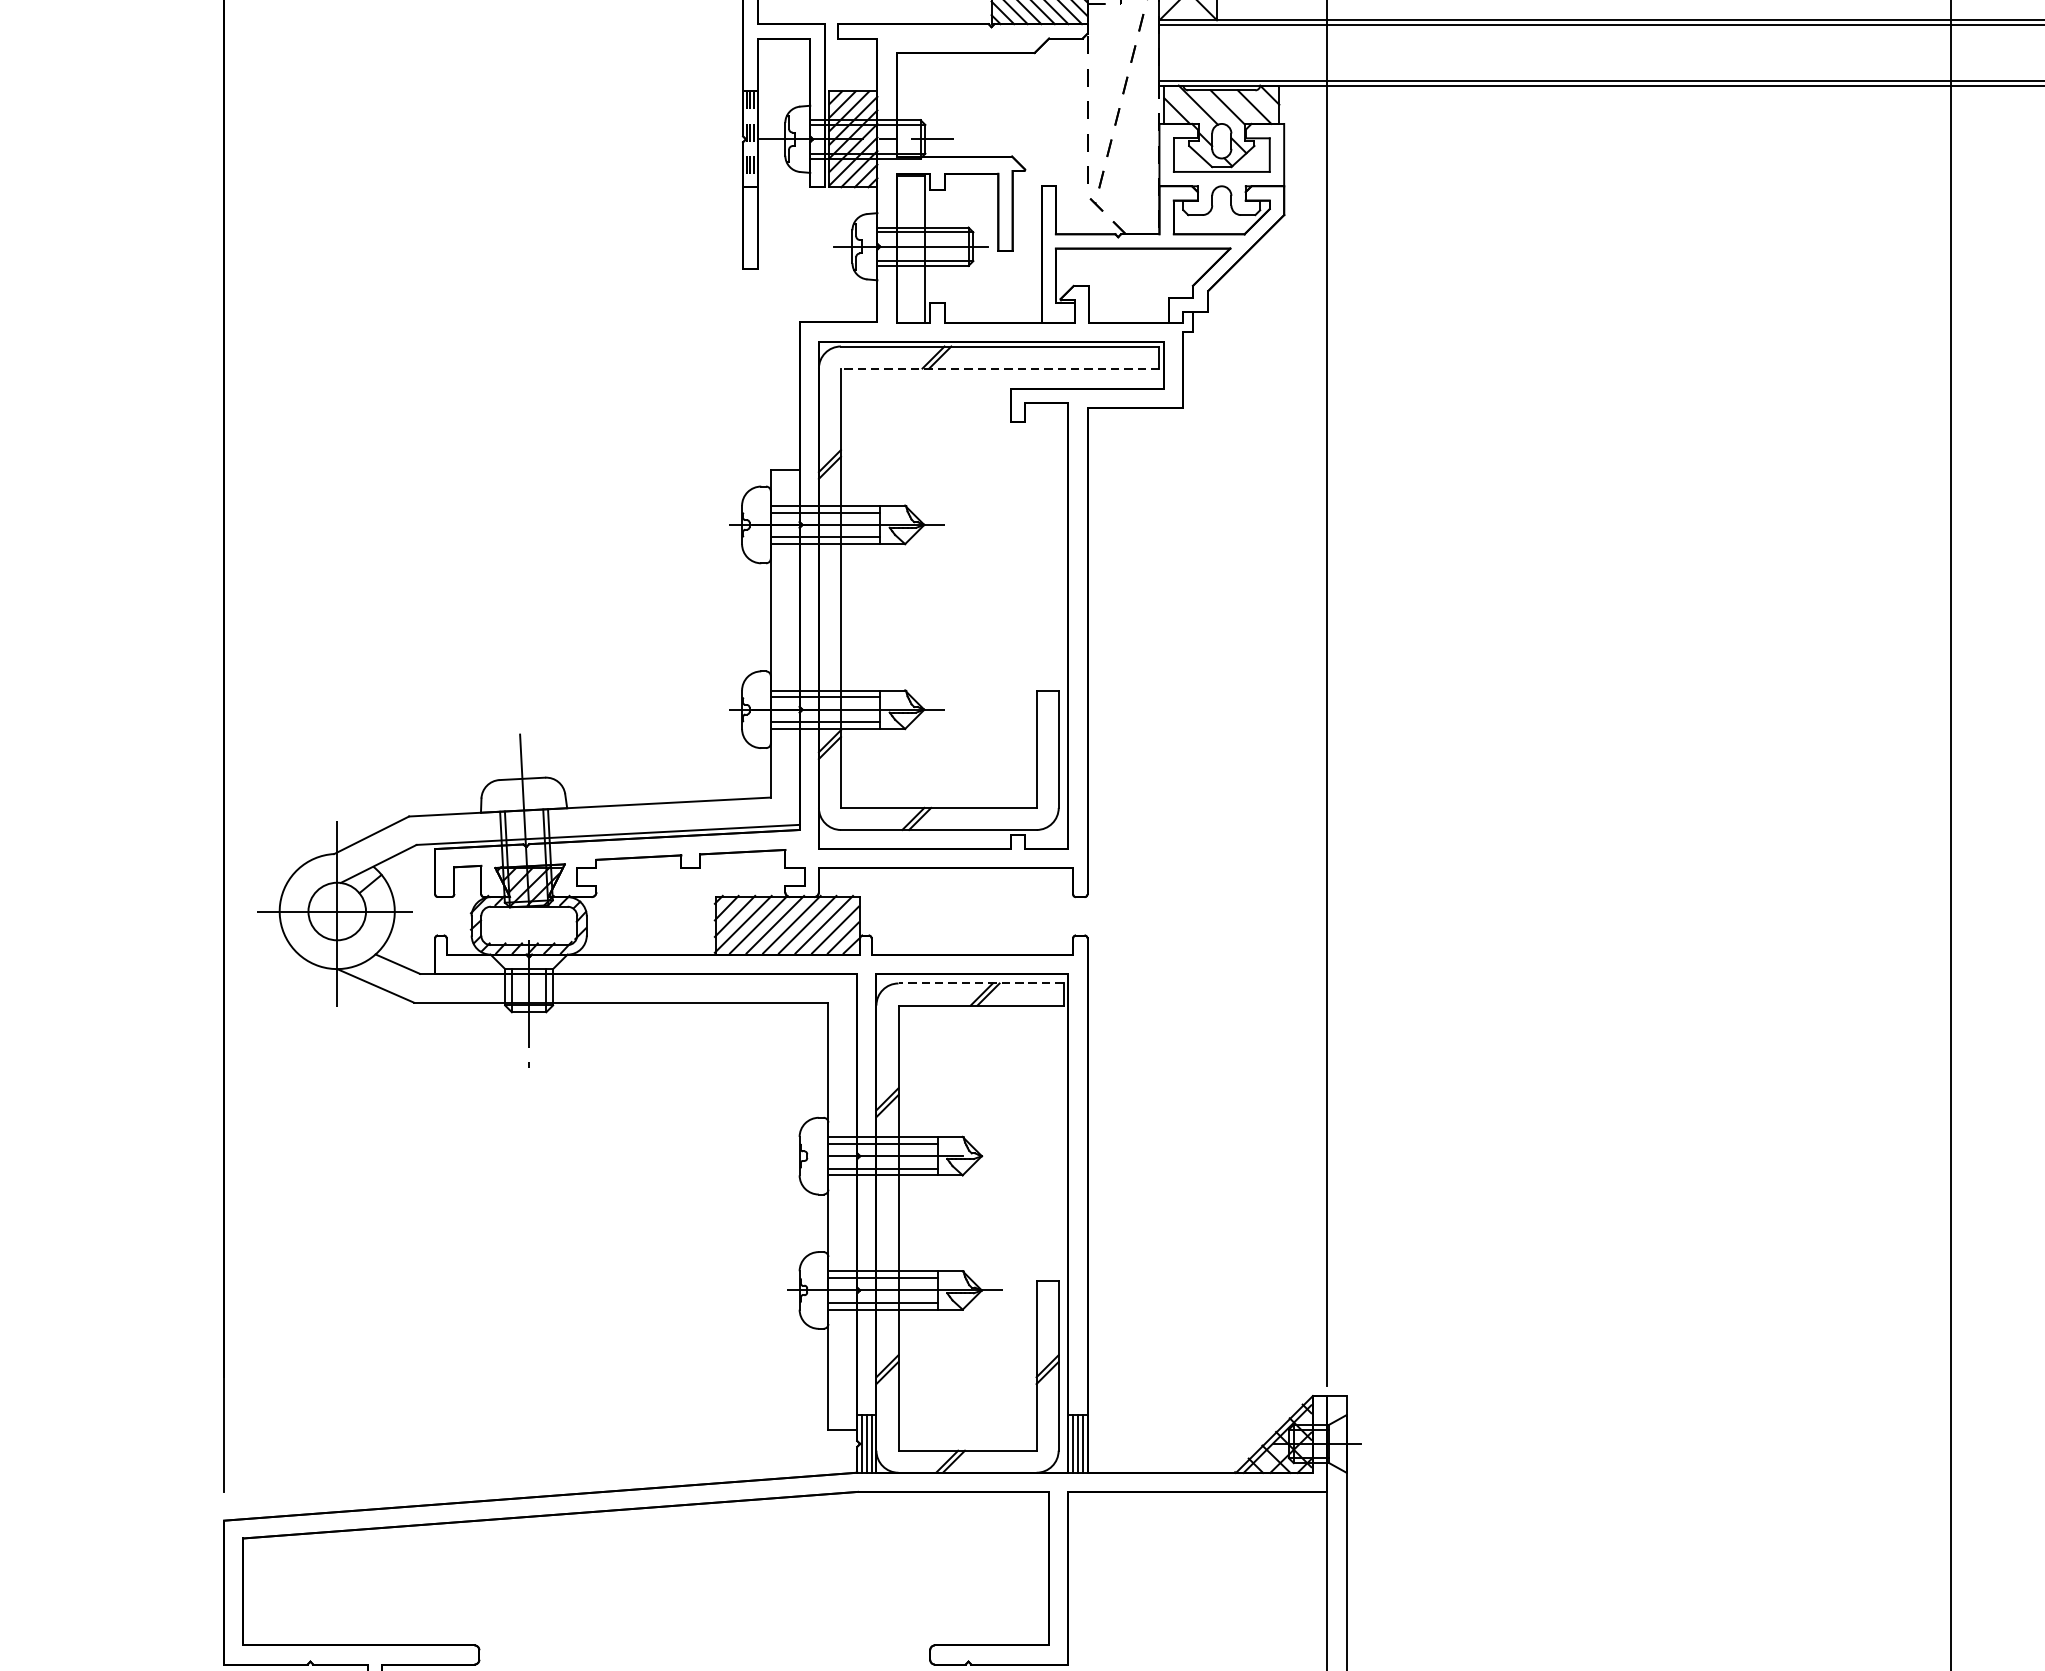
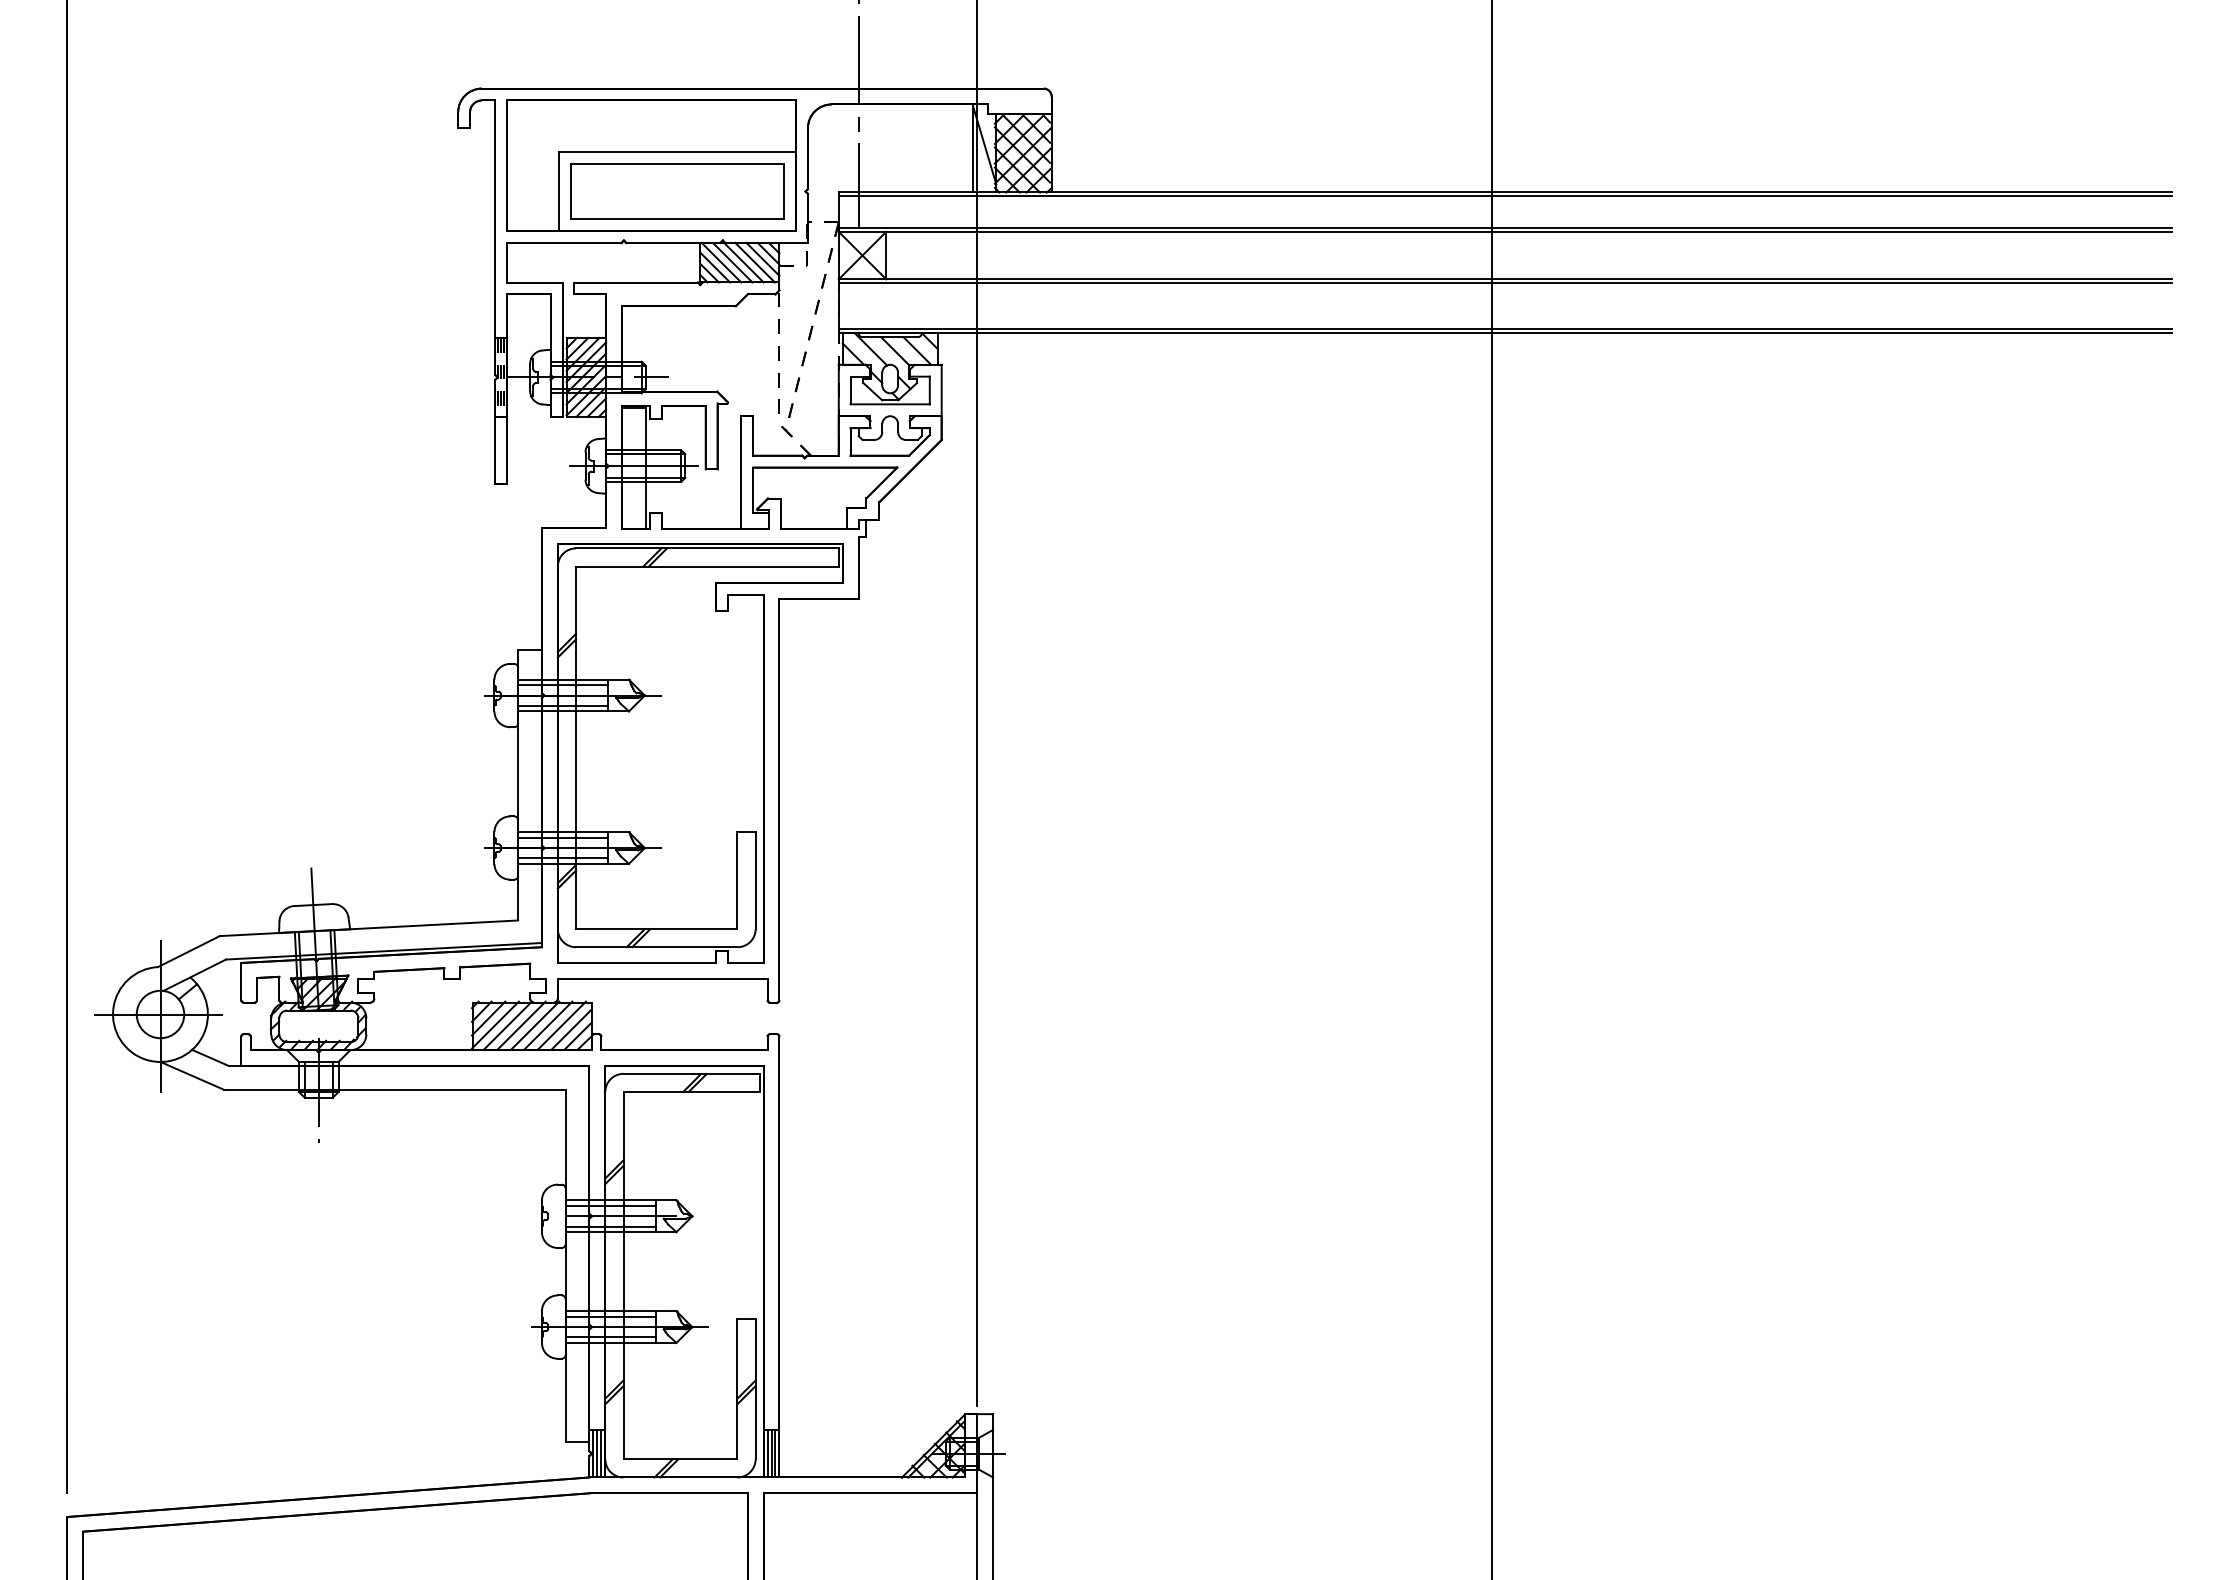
line: (999, 368) -> (706, 566), dashed -> solid
line: (980, 983) -> (691, 1073), dashed -> solid

